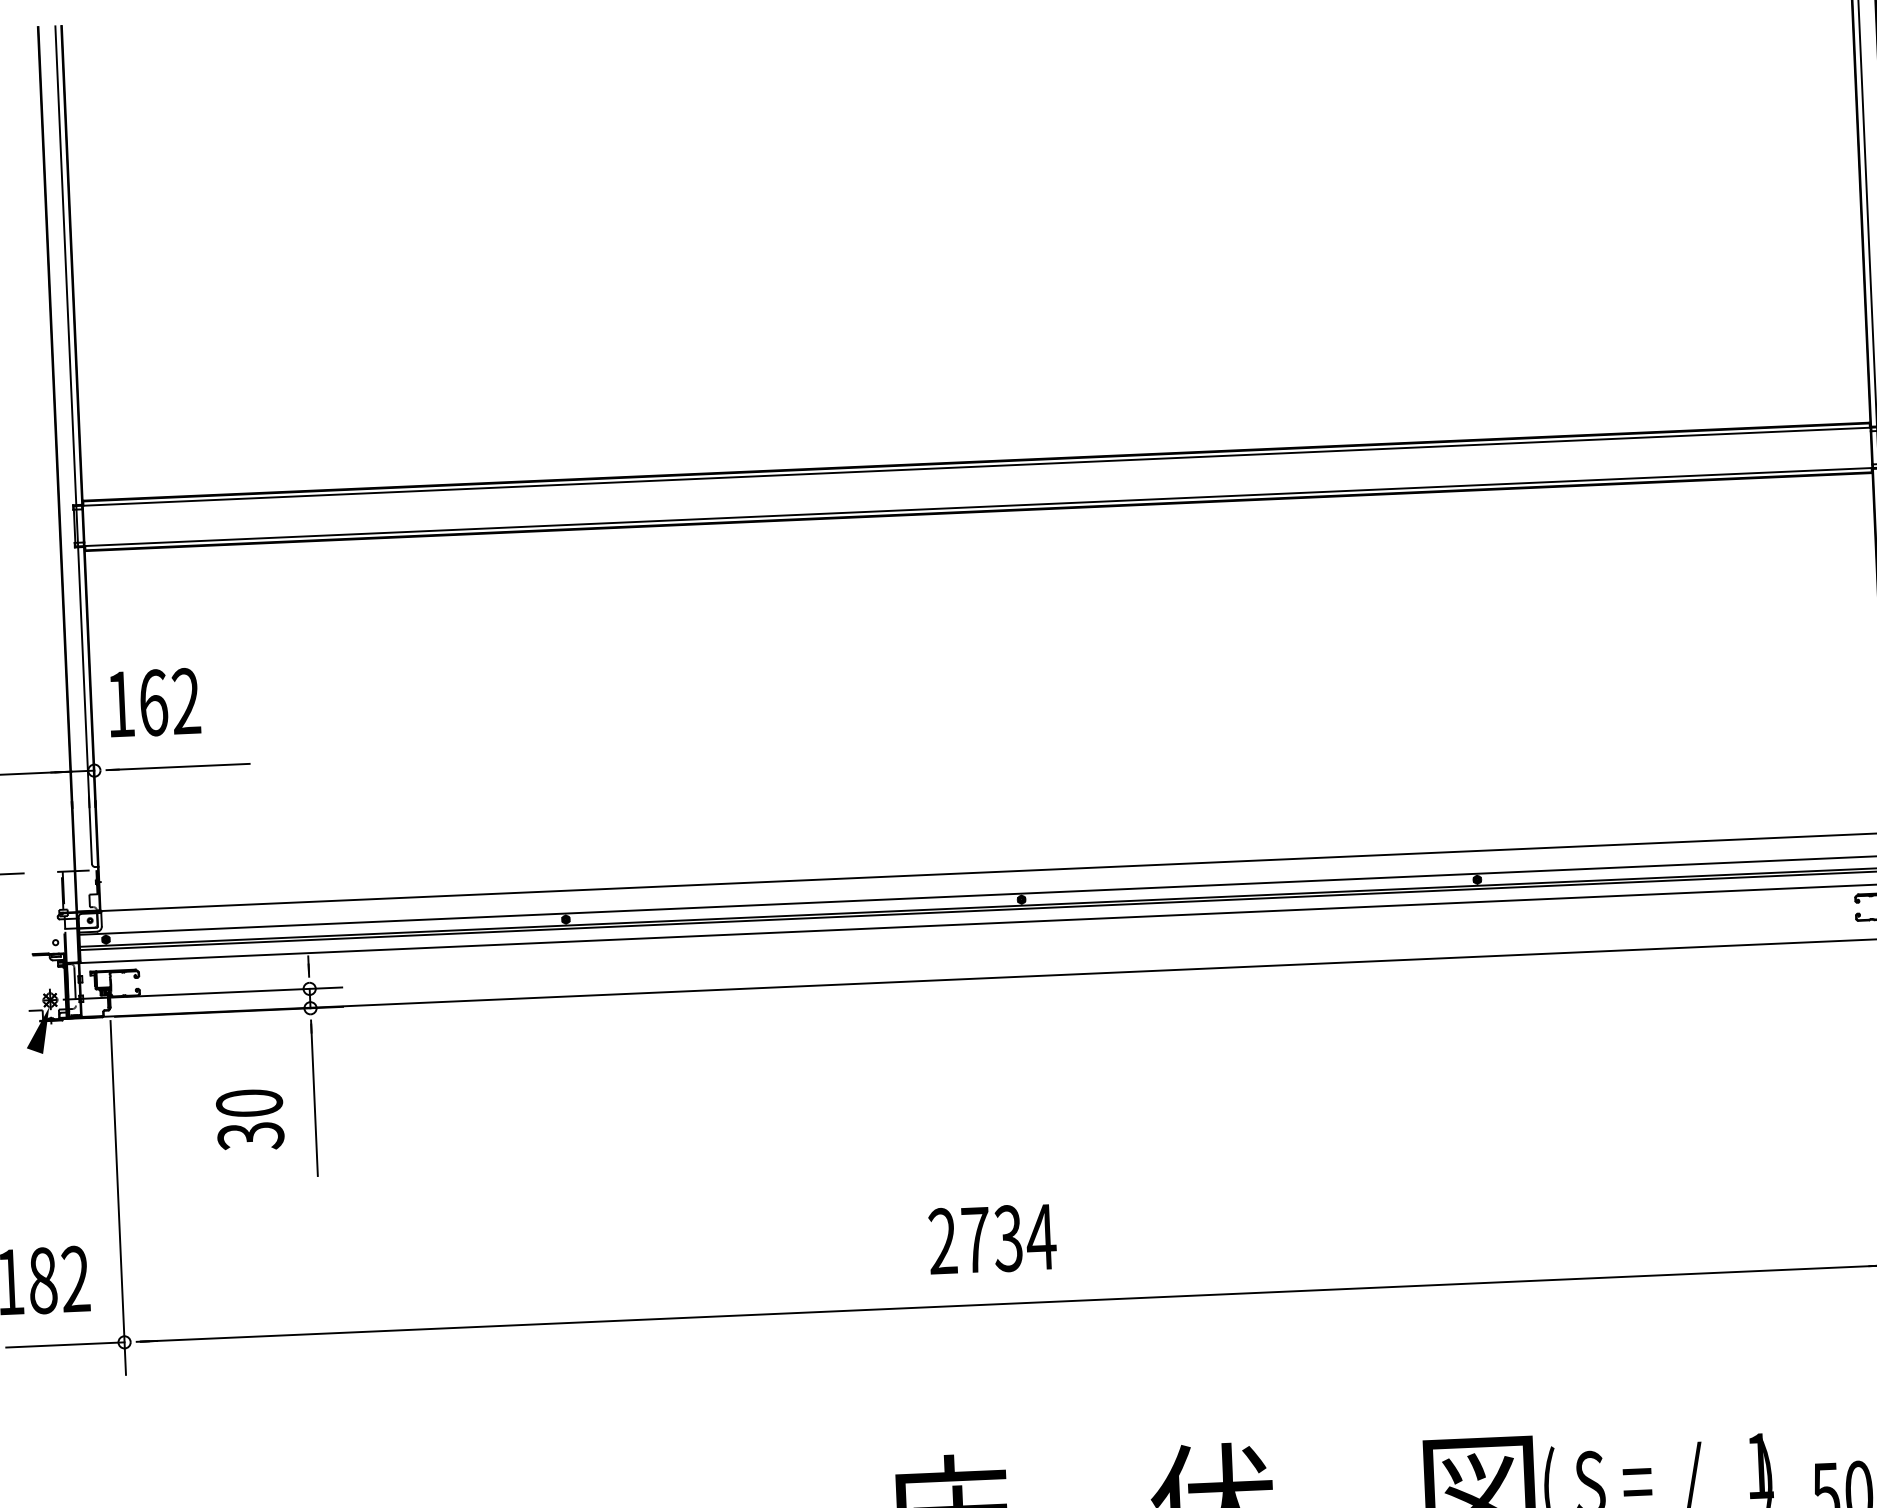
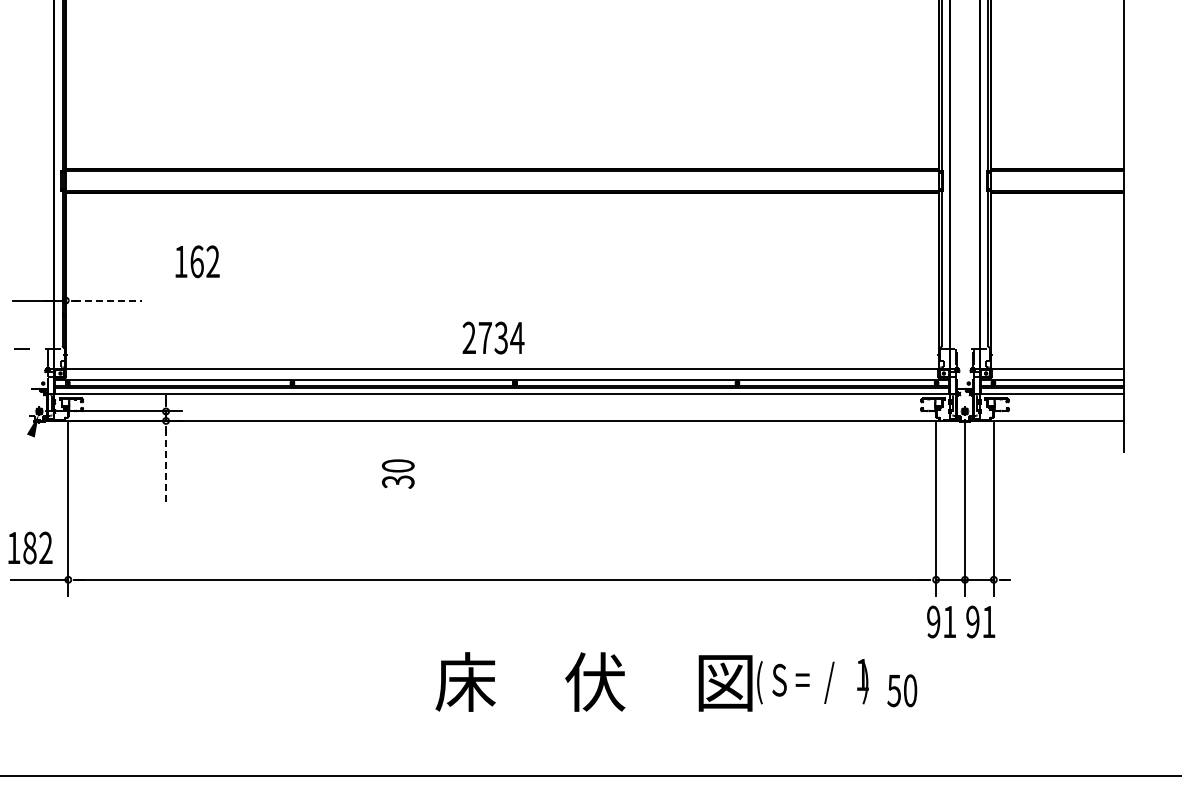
text: (154, 702) -> (197, 261), moved
line: (179, 766) -> (107, 300), solid -> dashed
line: (315, 1099) -> (166, 465), solid -> dashed
text: (250, 1118) -> (398, 473), moved
text: (992, 1238) -> (493, 337), moved

